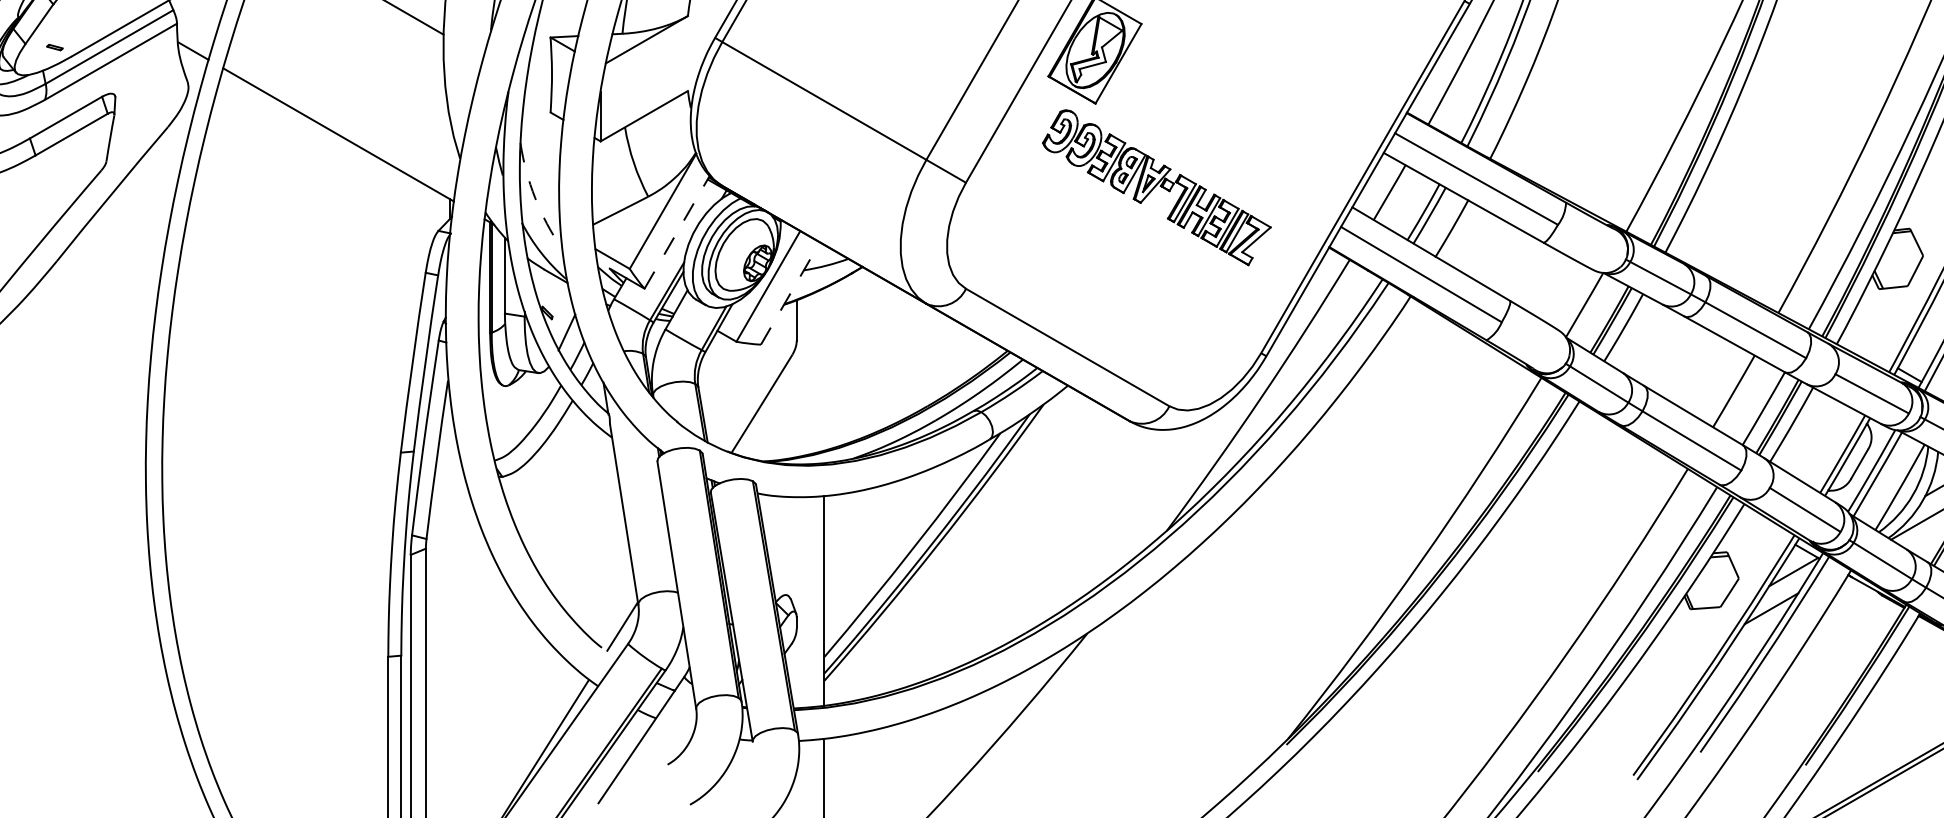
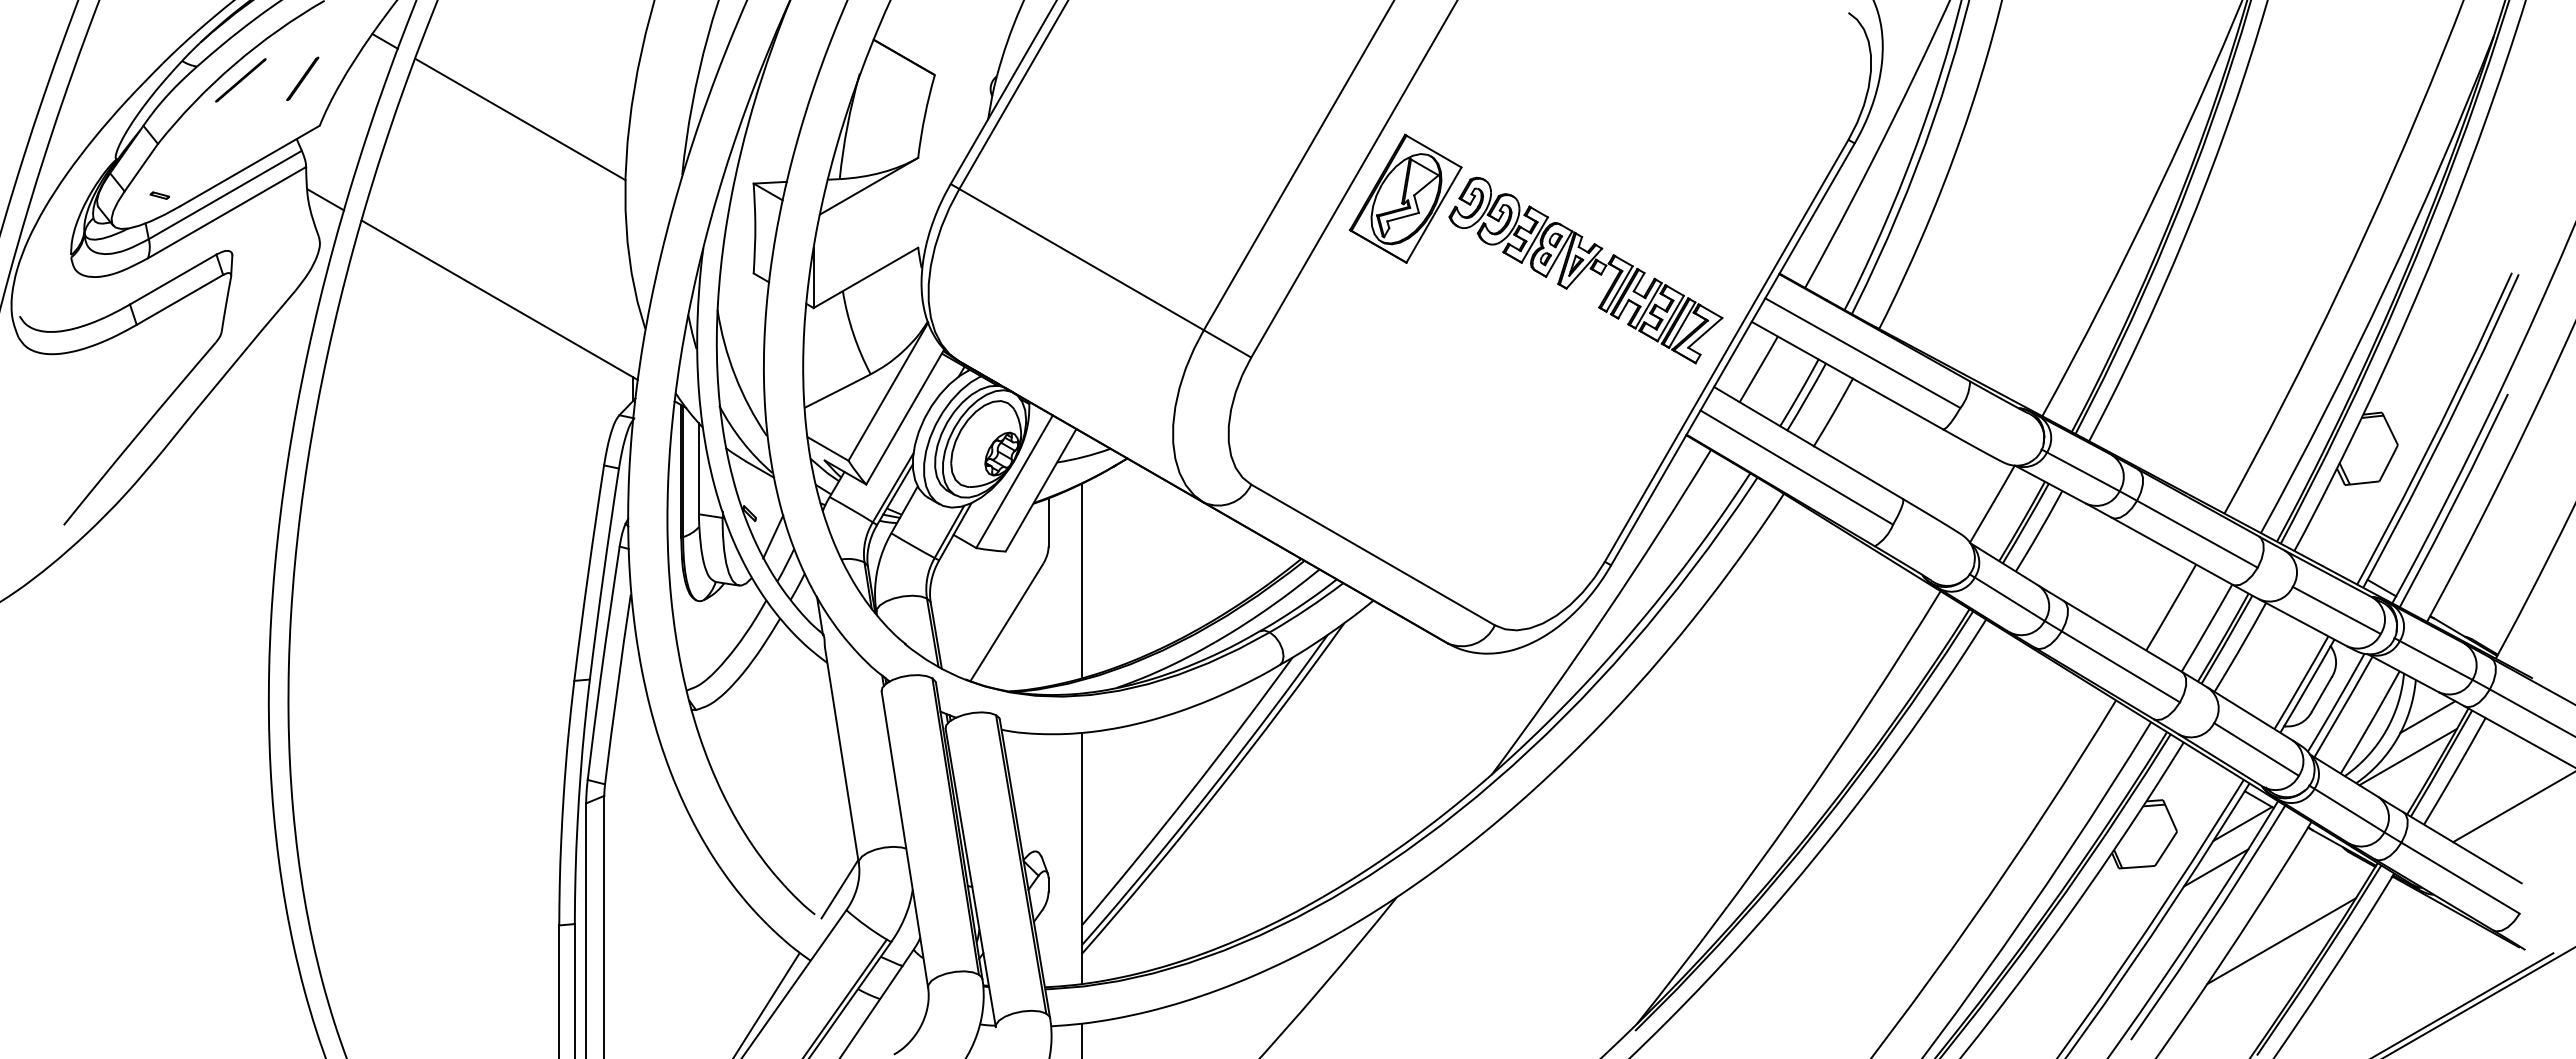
part: (1156, 187) -> (1585, 270), moved
arc: (535, 197) -> (735, 375), dashed -> solid
line: (677, 231) -> (905, 416), dashed -> solid
line: (790, 293) -> (1041, 490), dashed -> solid
line: (824, 368) -> (1081, 580), added
line: (1826, 670) -> (2281, 941), added

